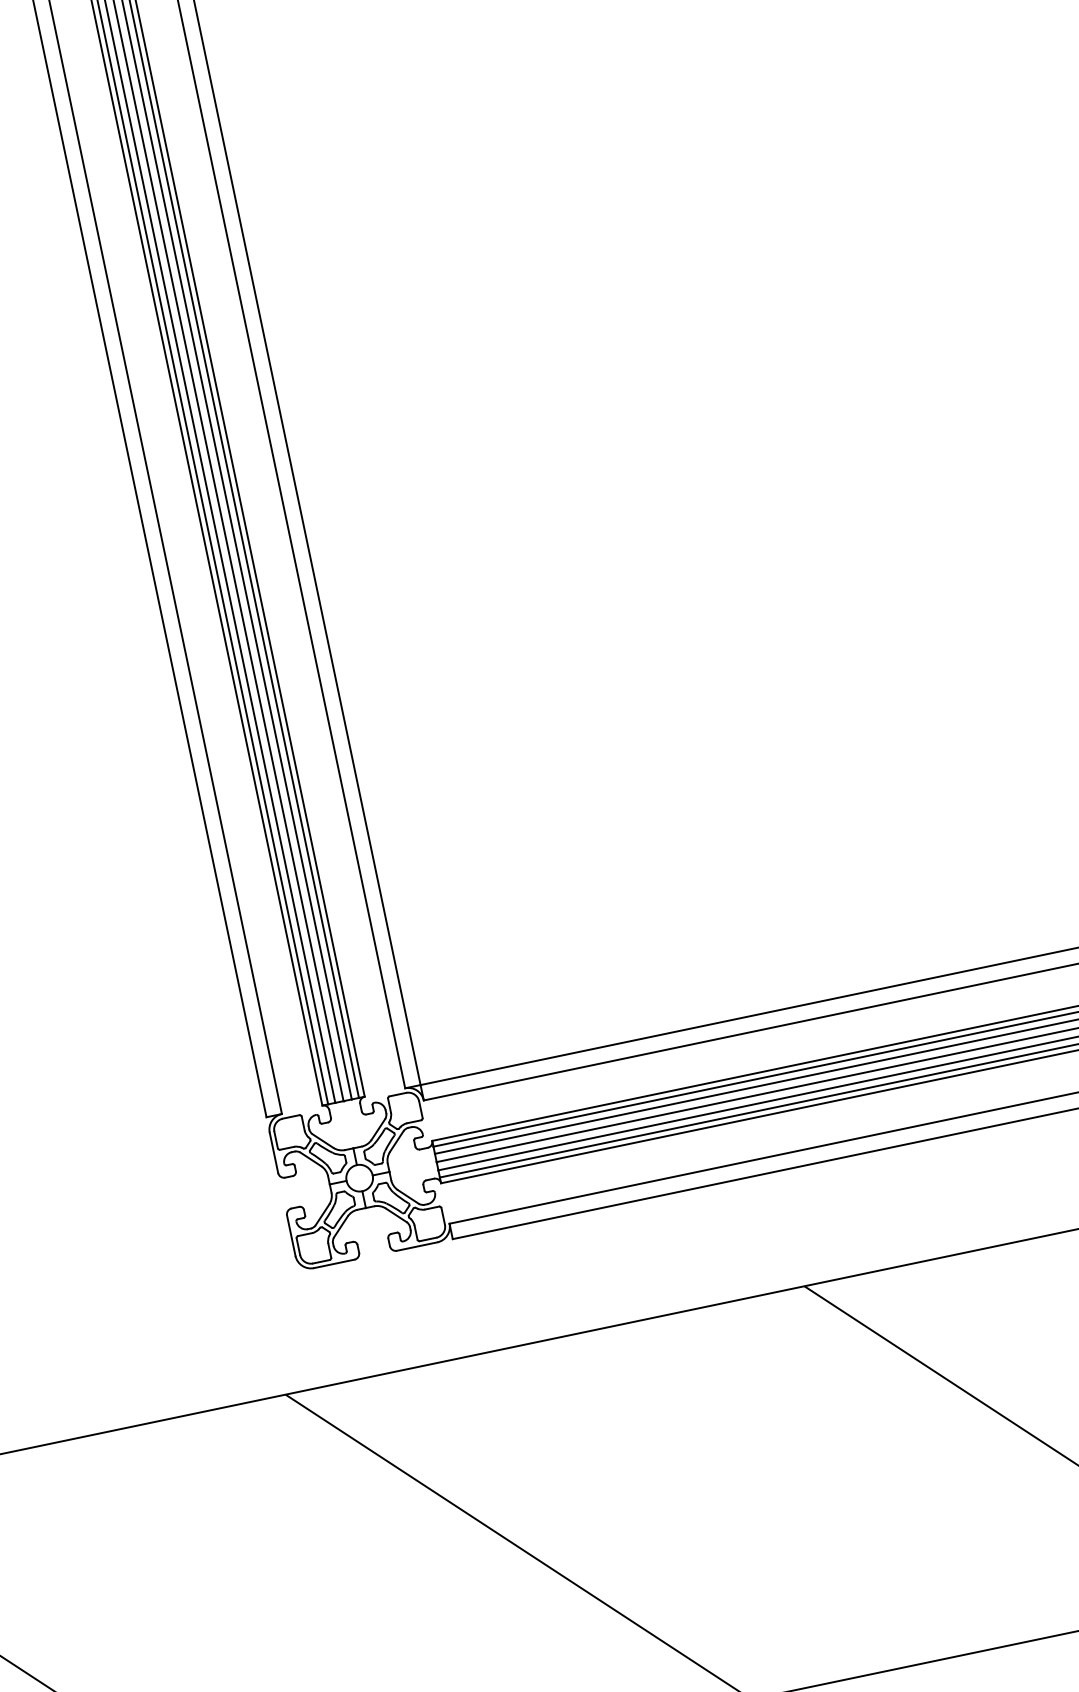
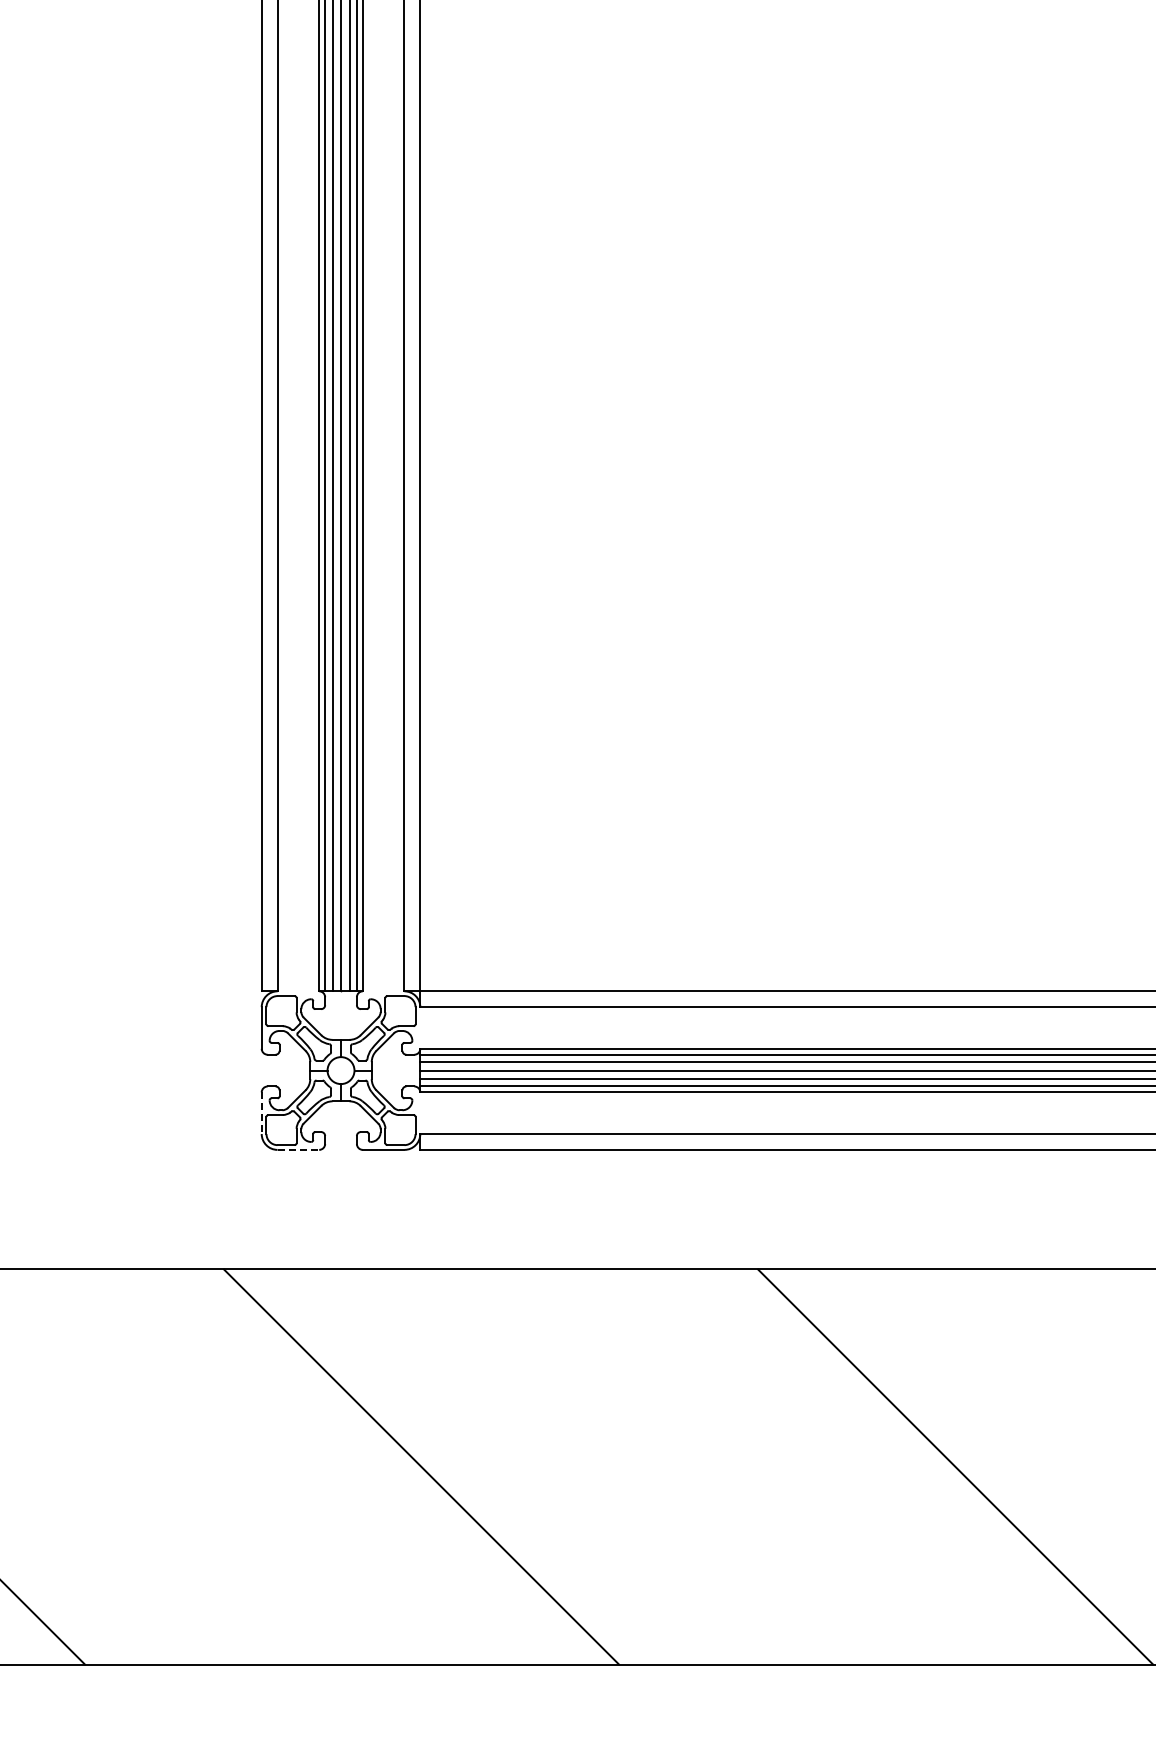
line: (291, 1236) -> (261, 1113), solid -> dashed
line: (334, 1263) -> (298, 1149), solid -> dashed

